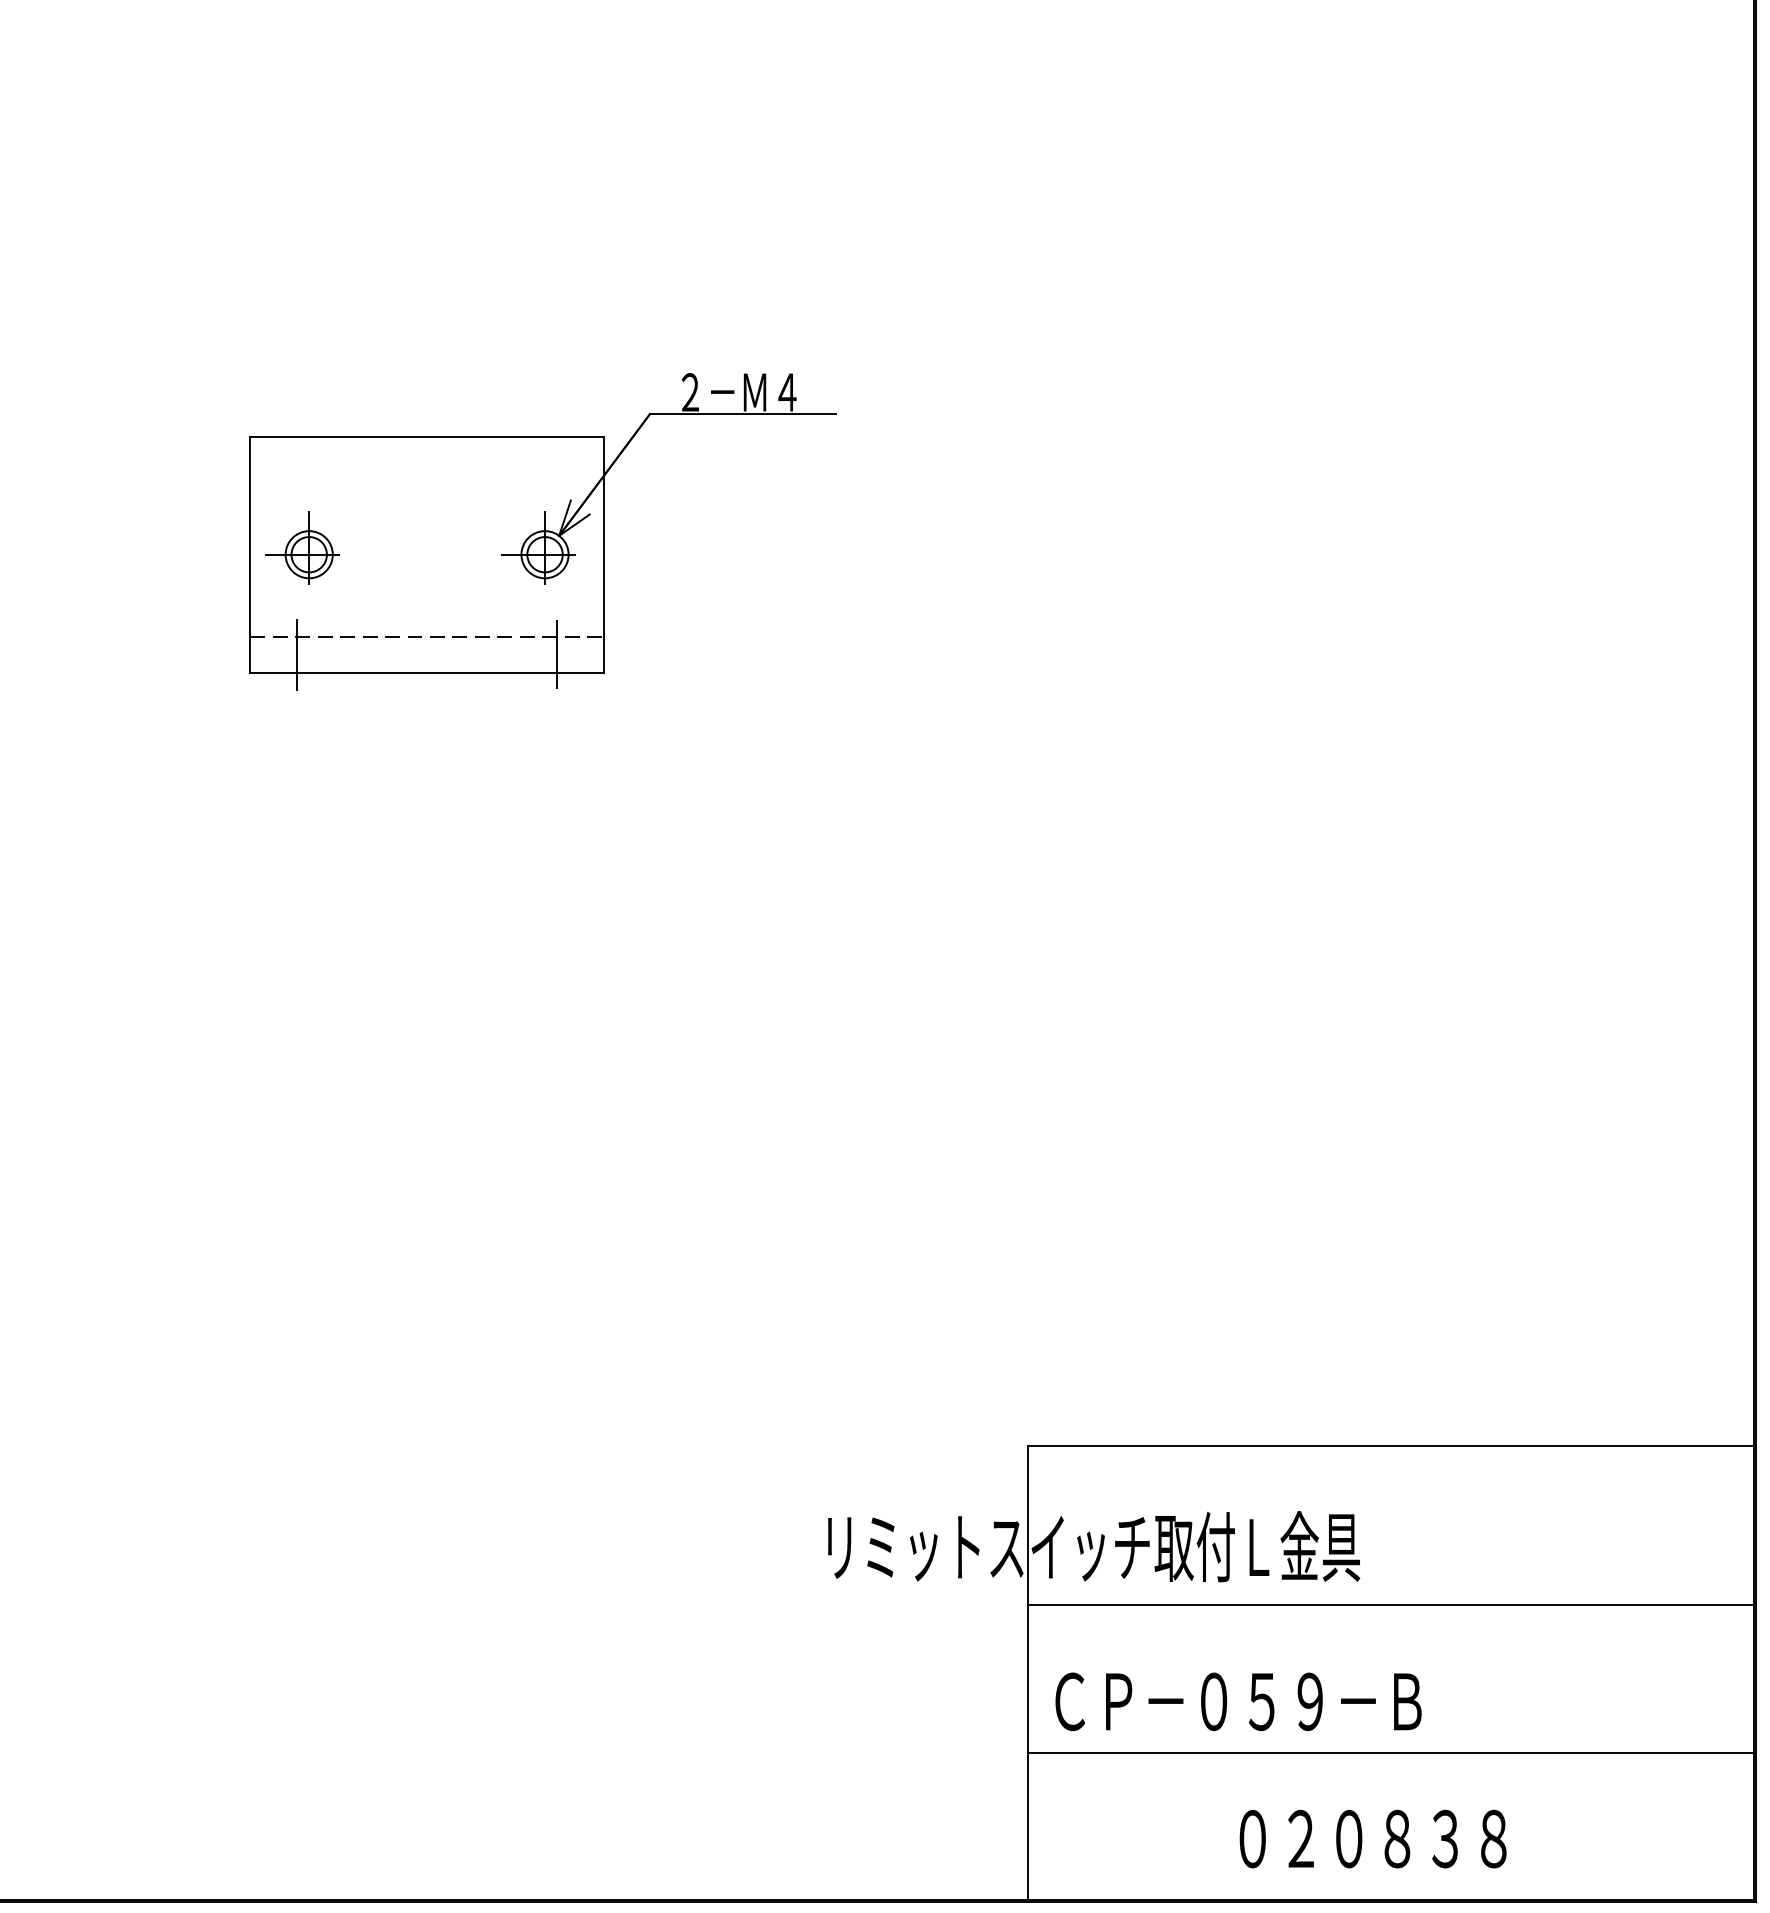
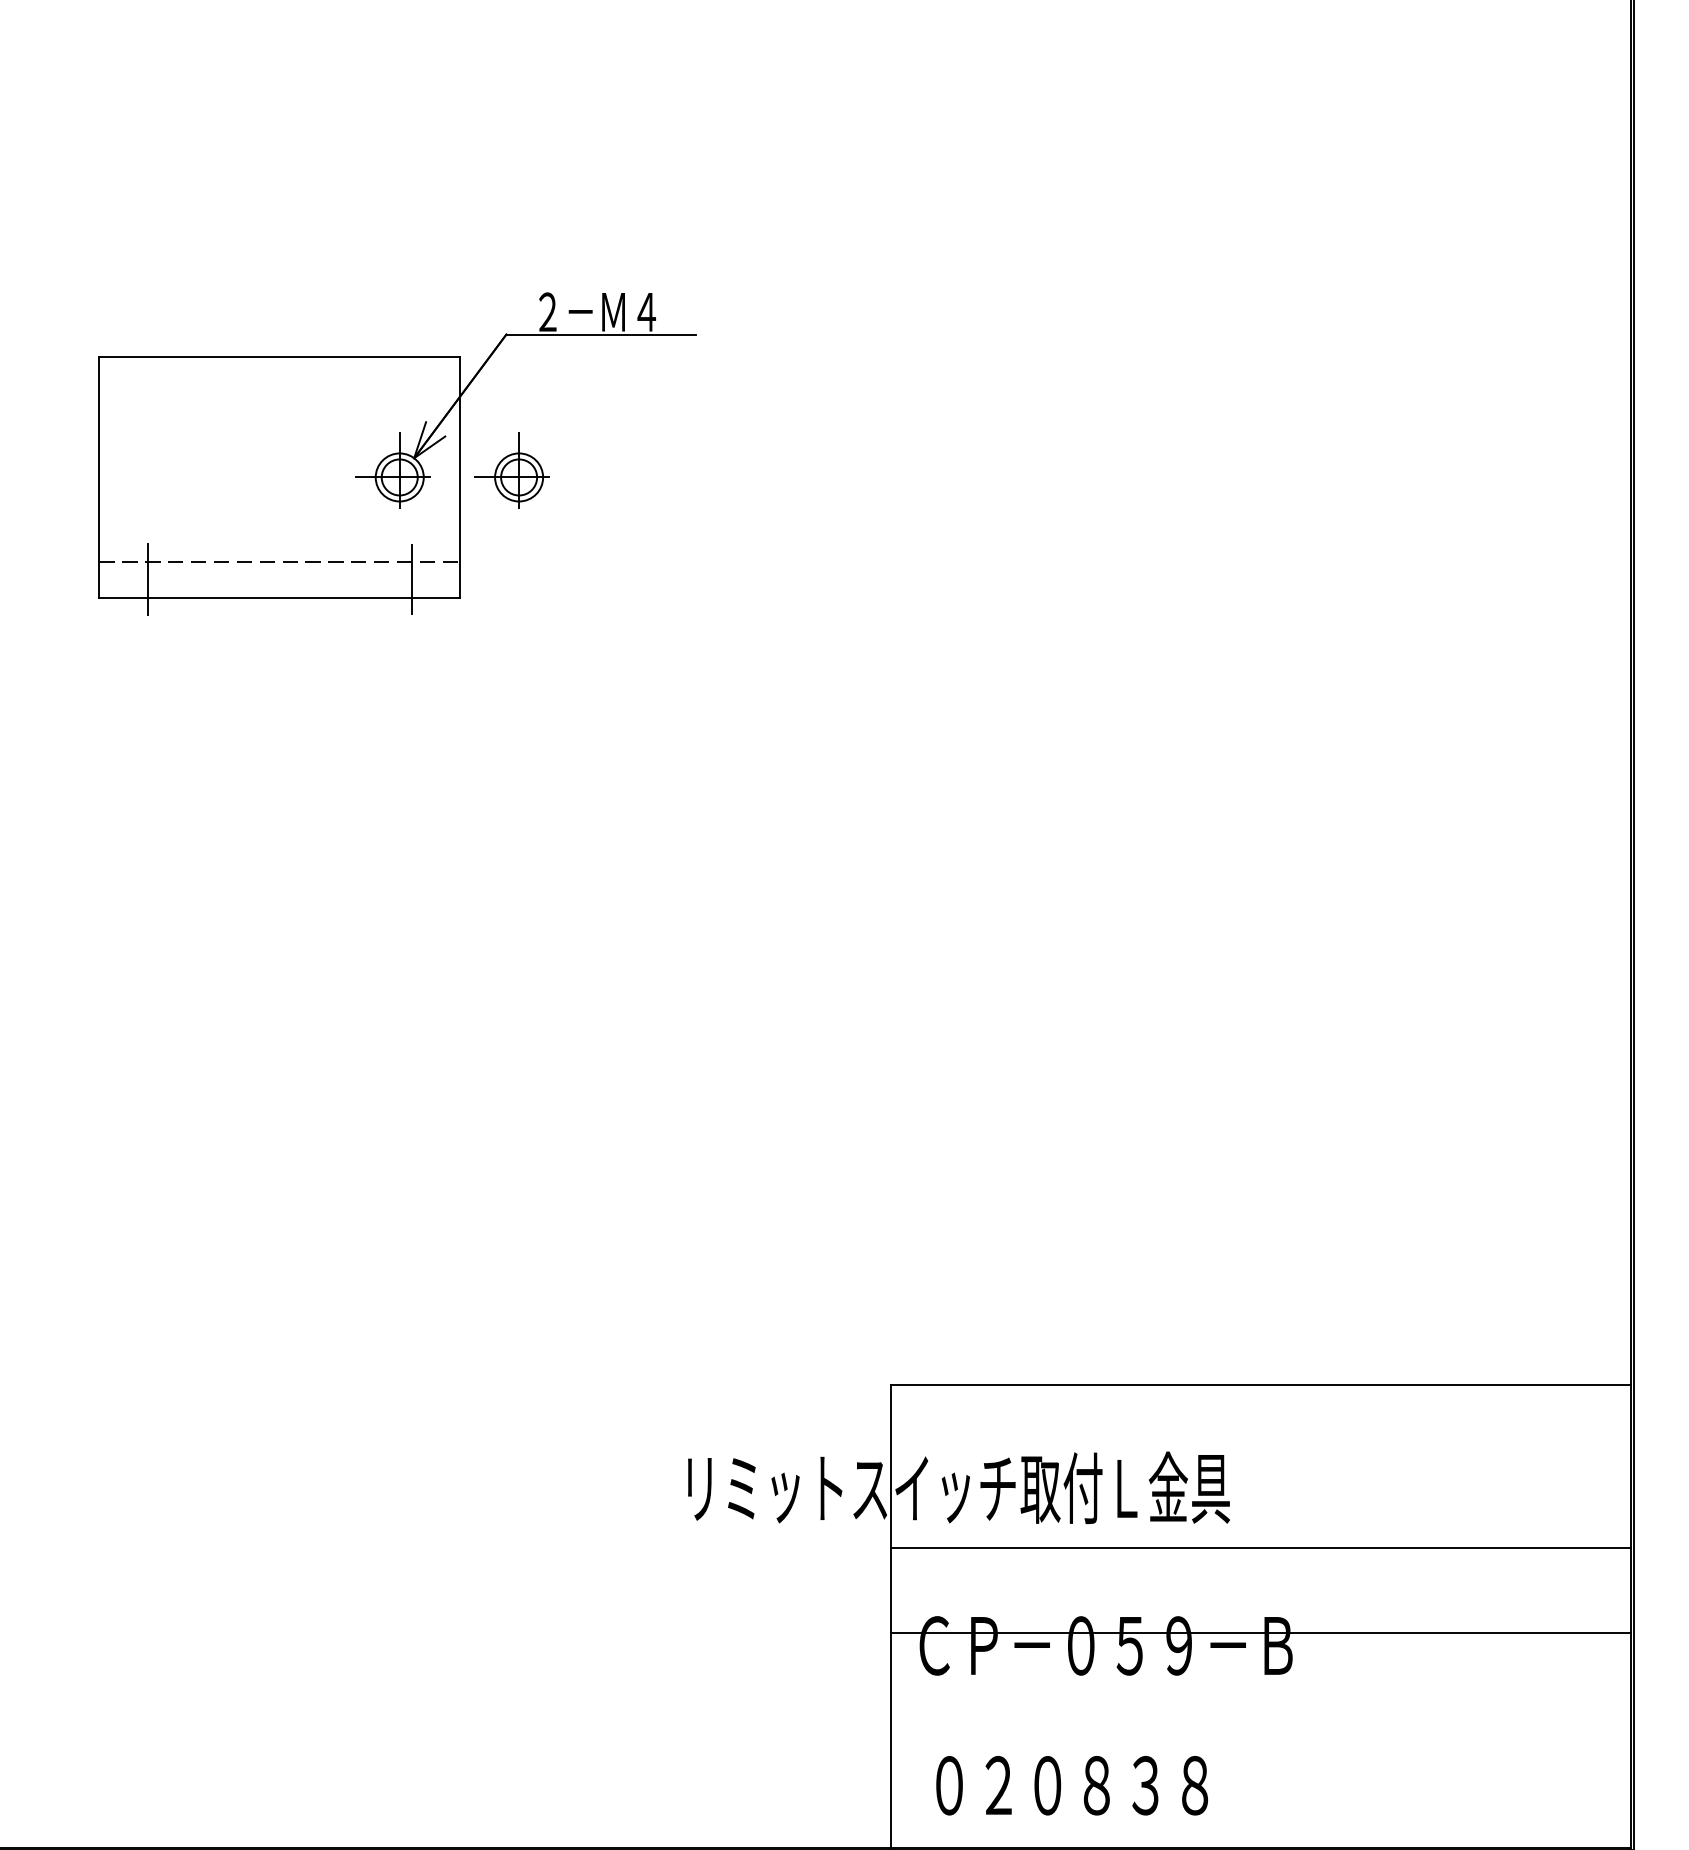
part: (302, 547) -> (512, 470), moved
line: (1390, 1752) -> (1260, 1633), moved
text: (1372, 1838) -> (1071, 1785), moved

